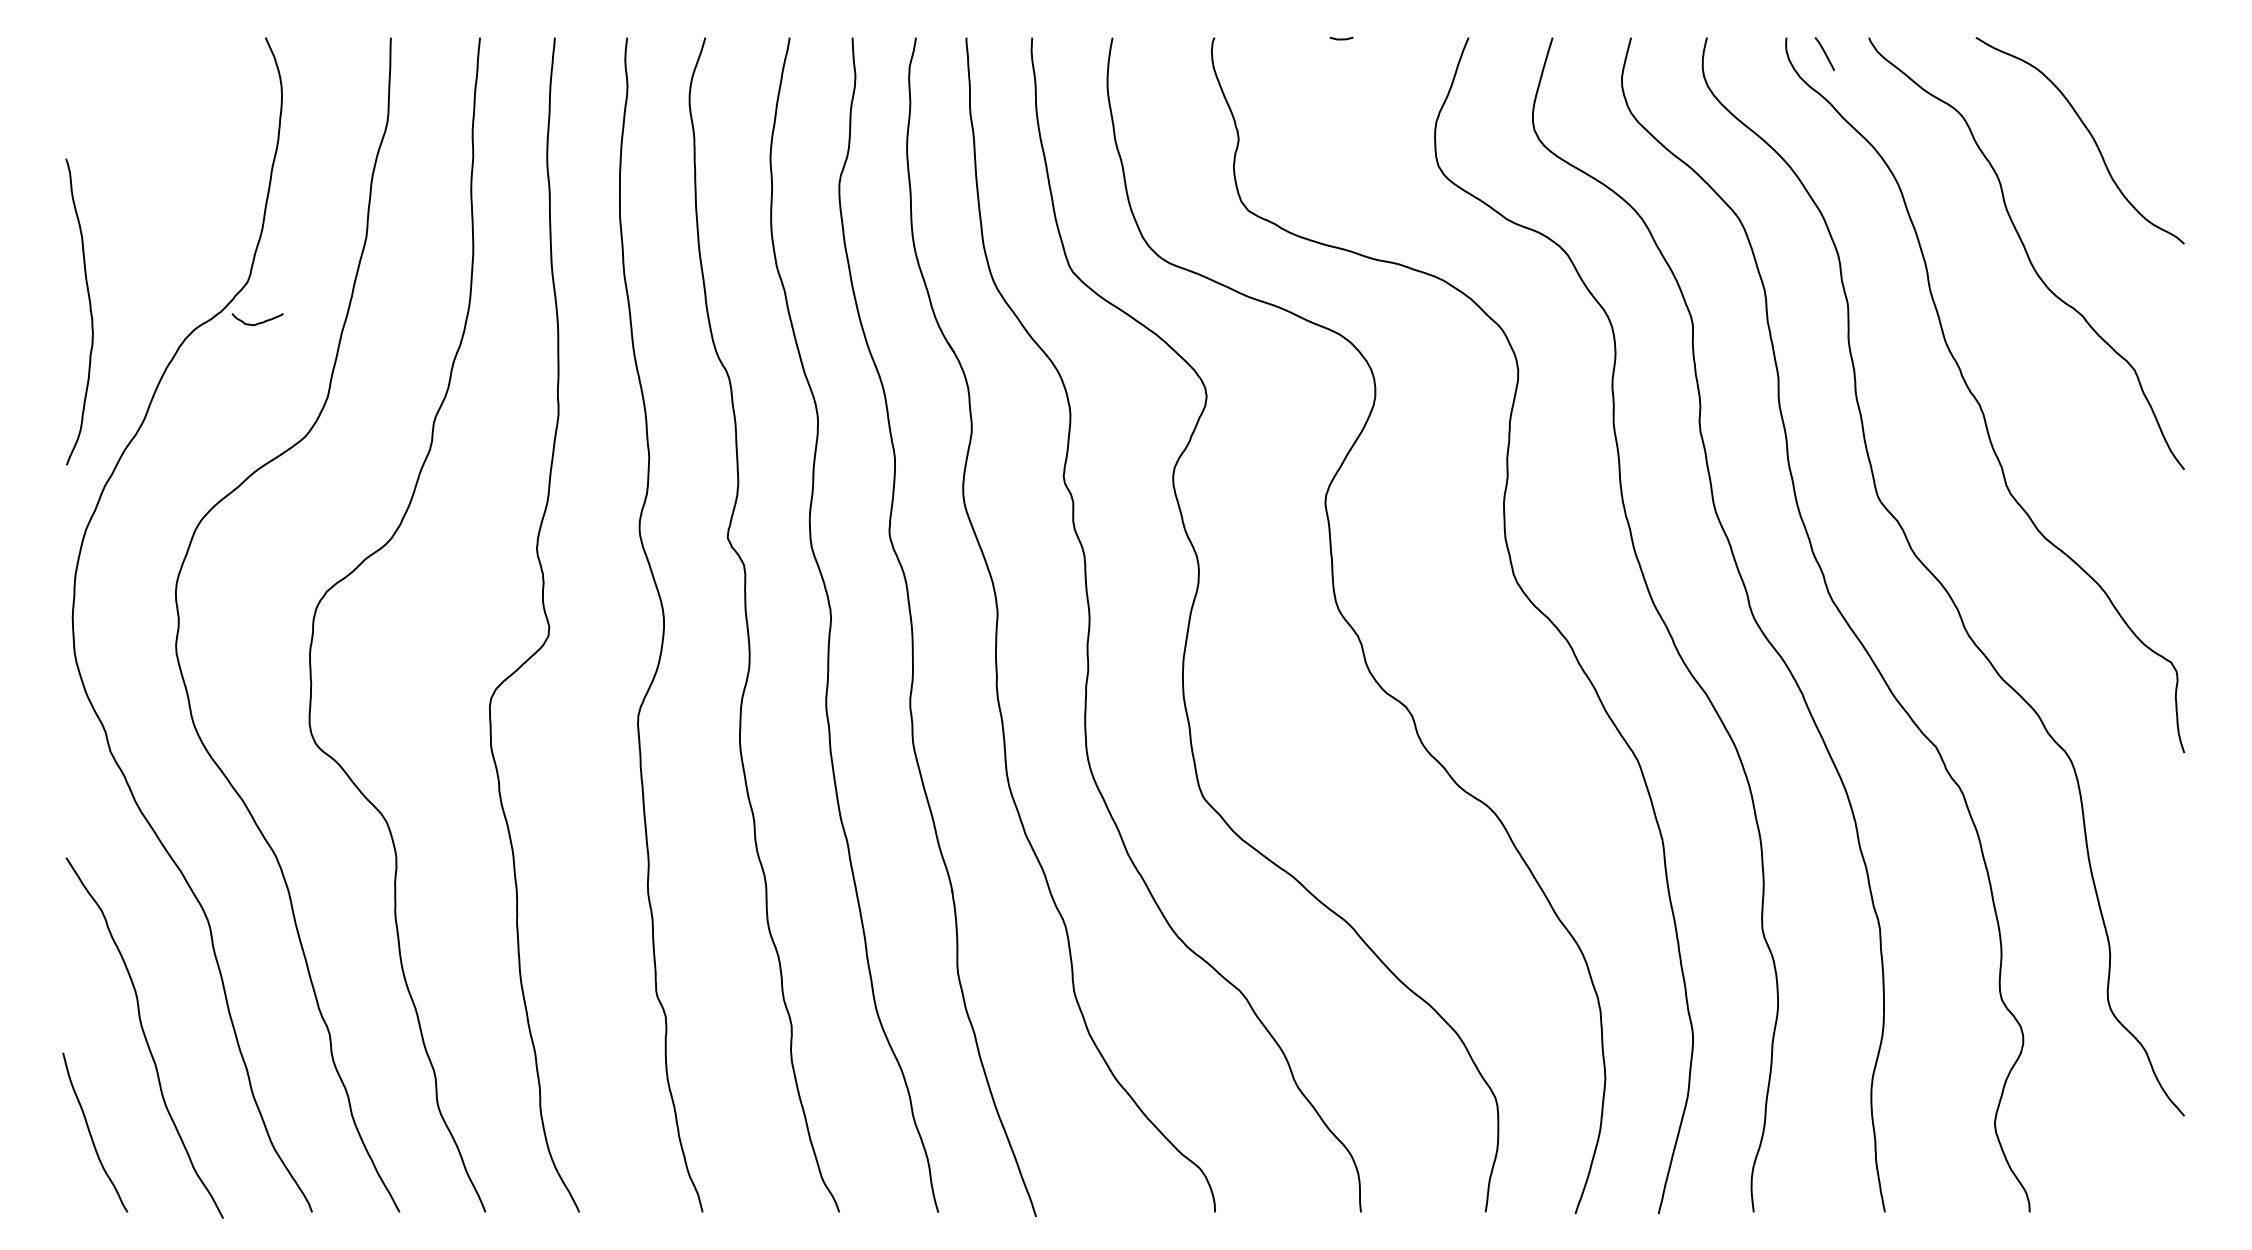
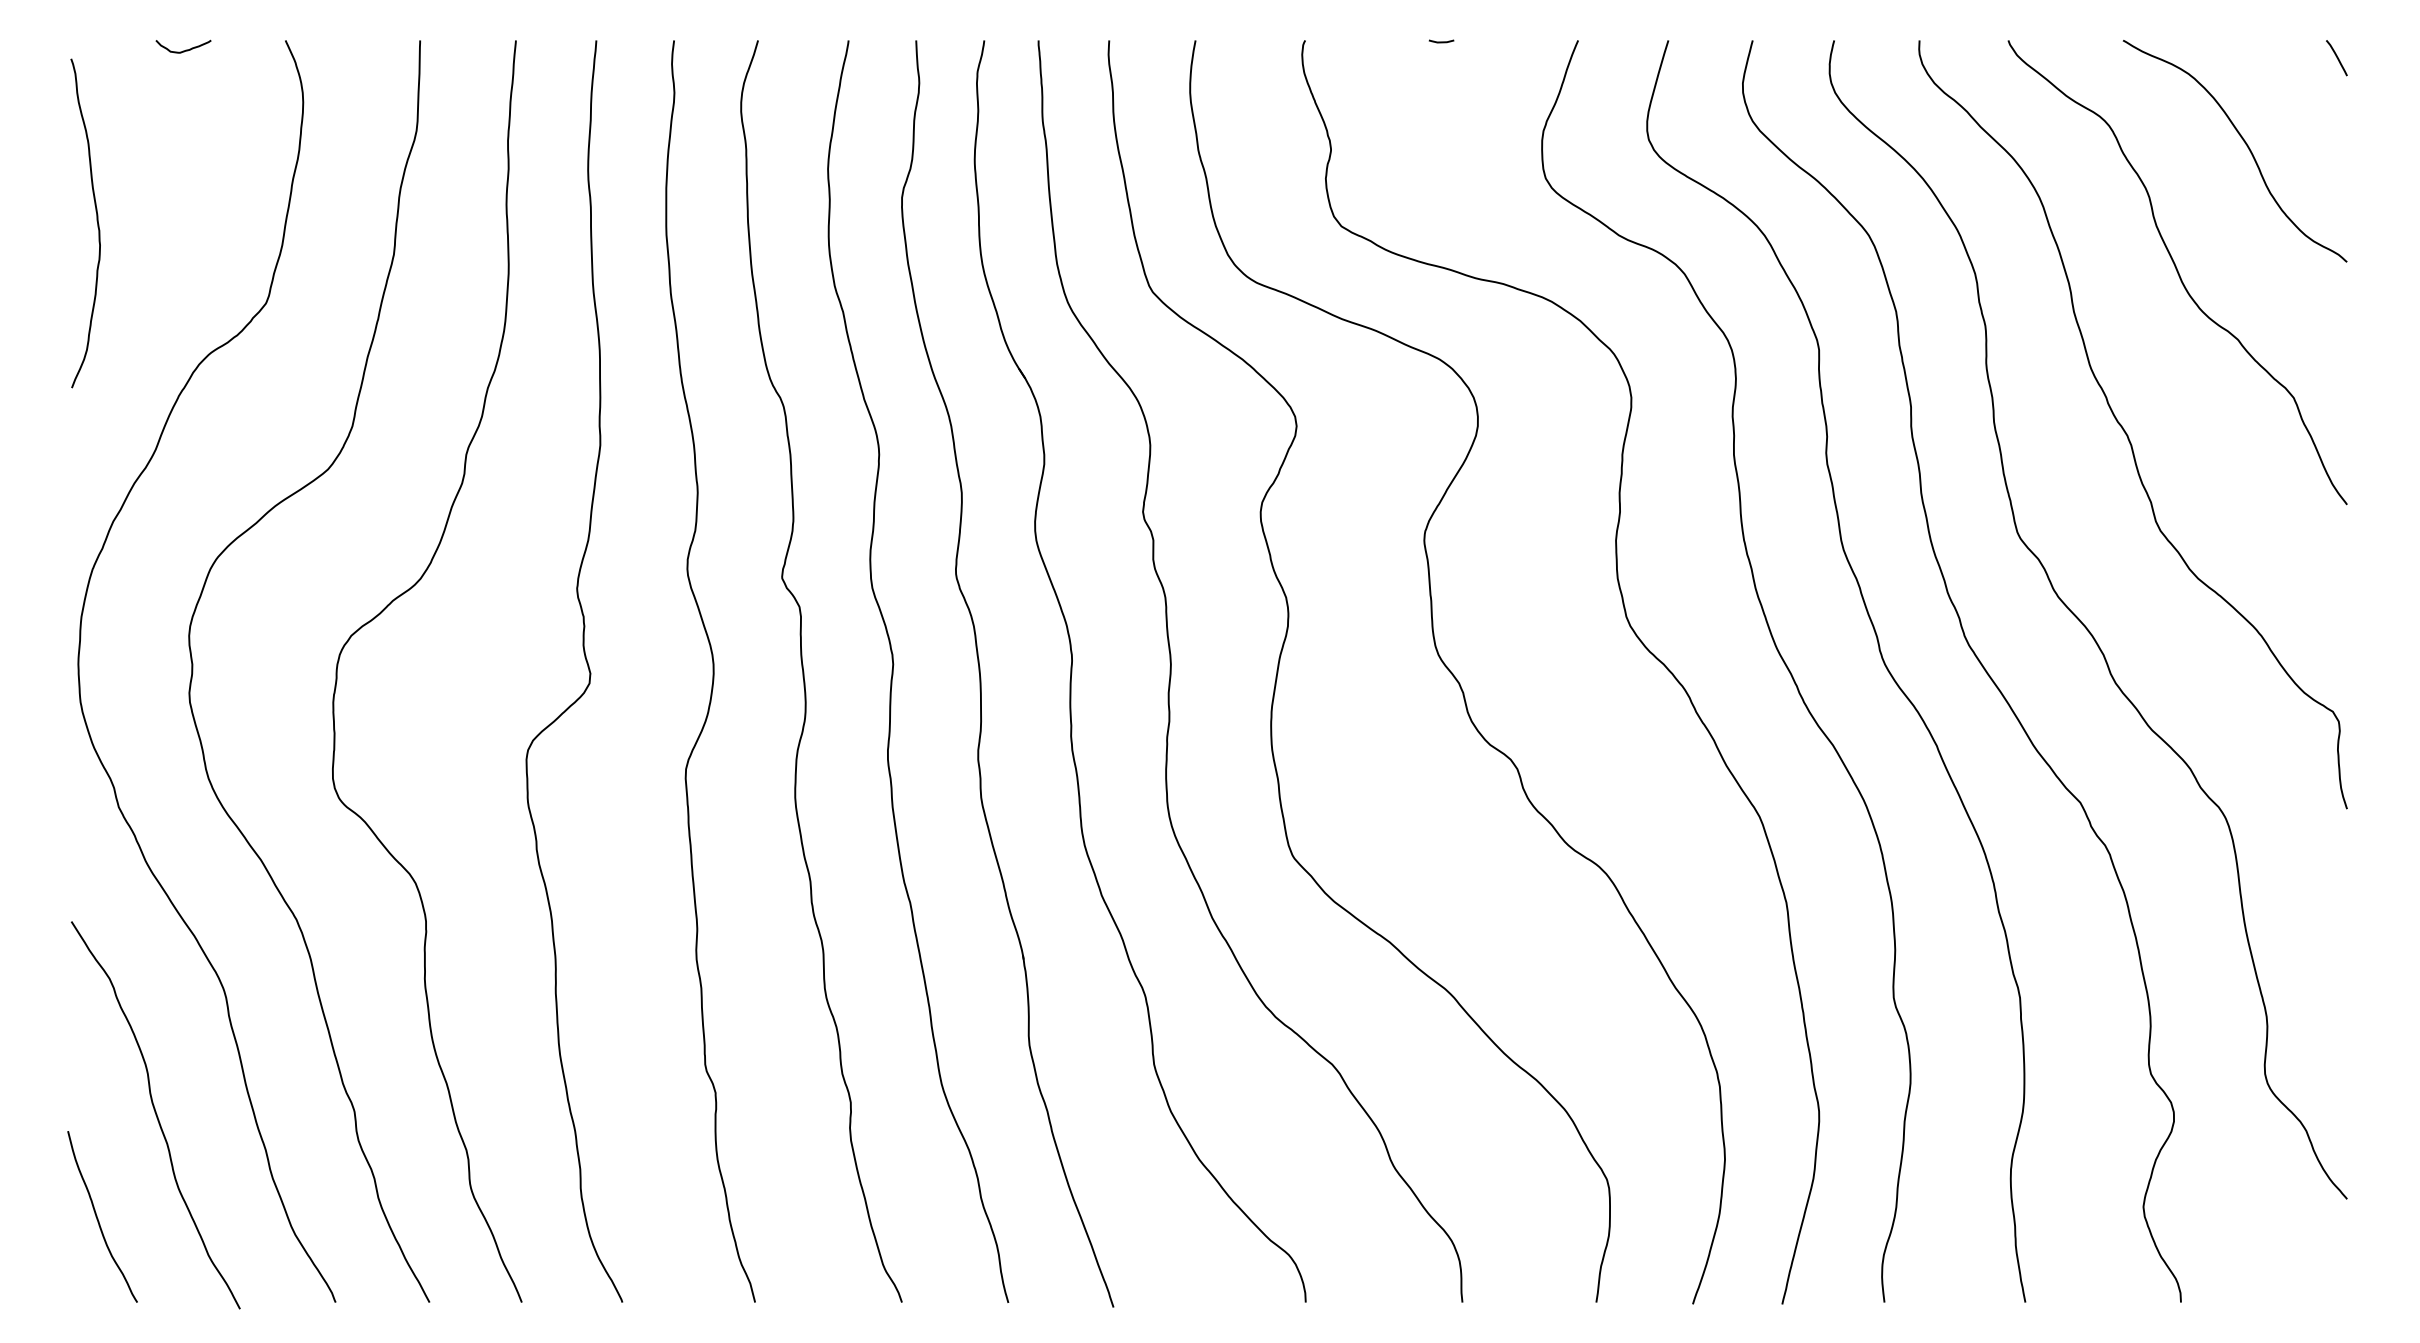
curve: (1824, 53) -> (2336, 57), moved
curve: (89, 309) -> (96, 220), moved
curve: (258, 322) -> (184, 49), moved

